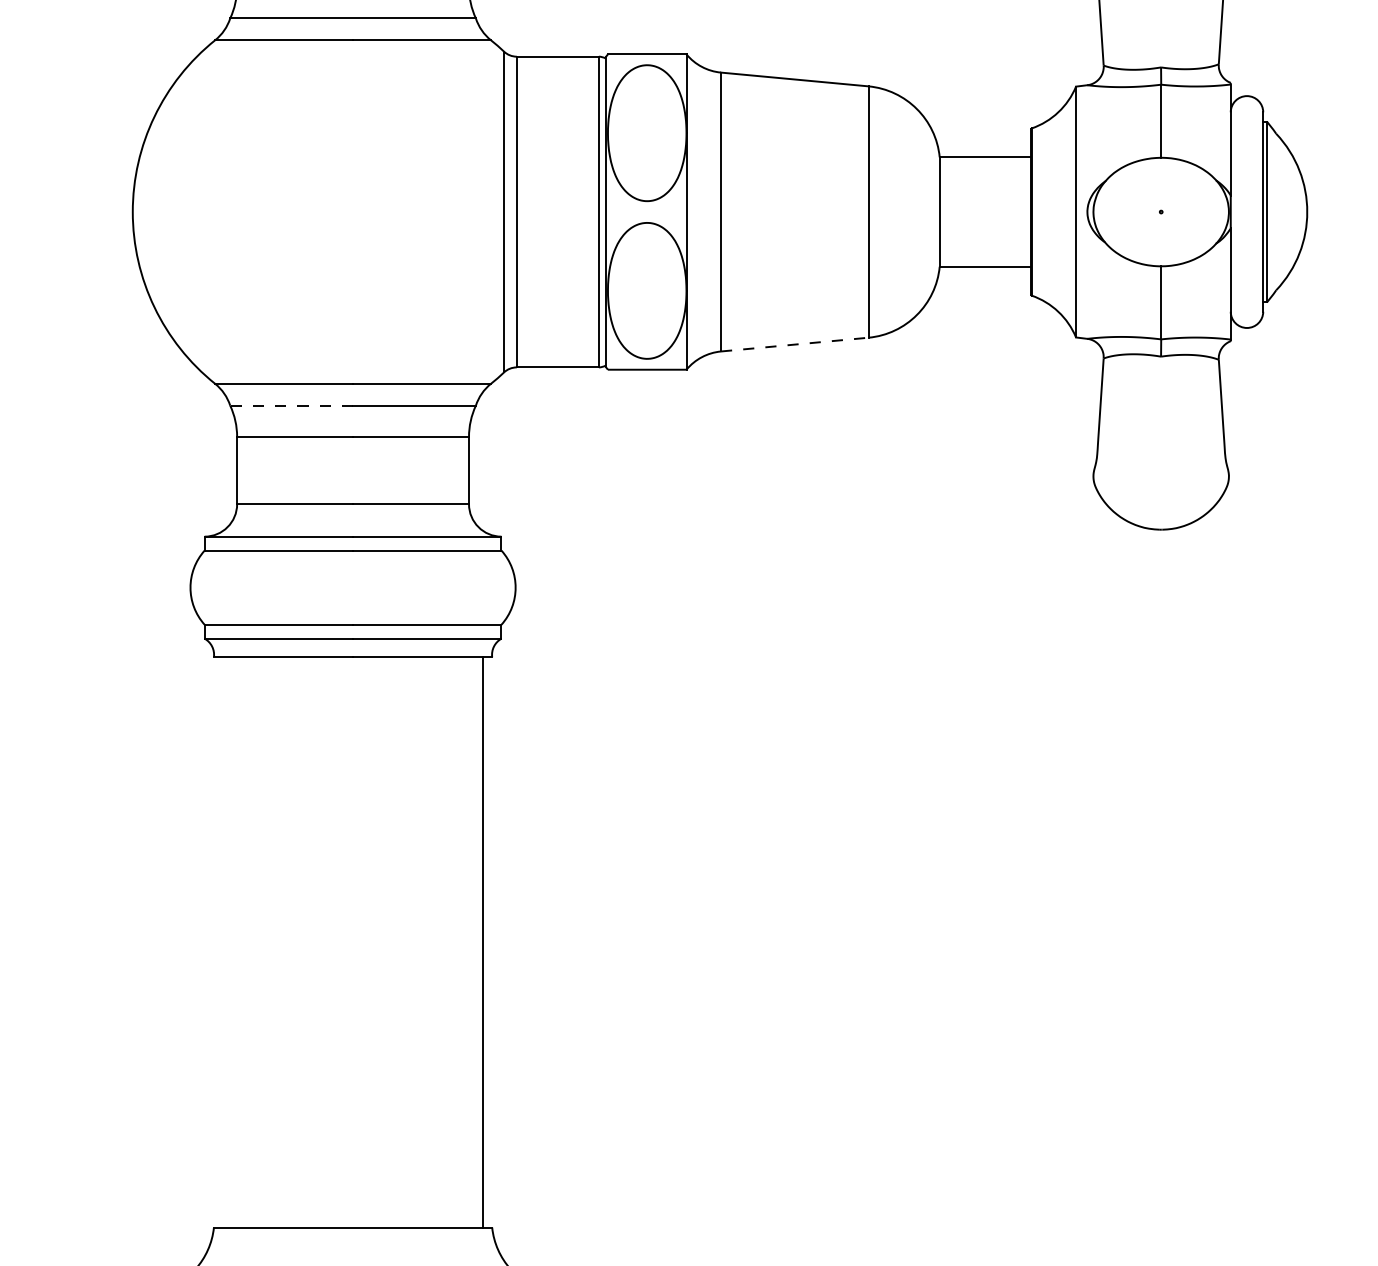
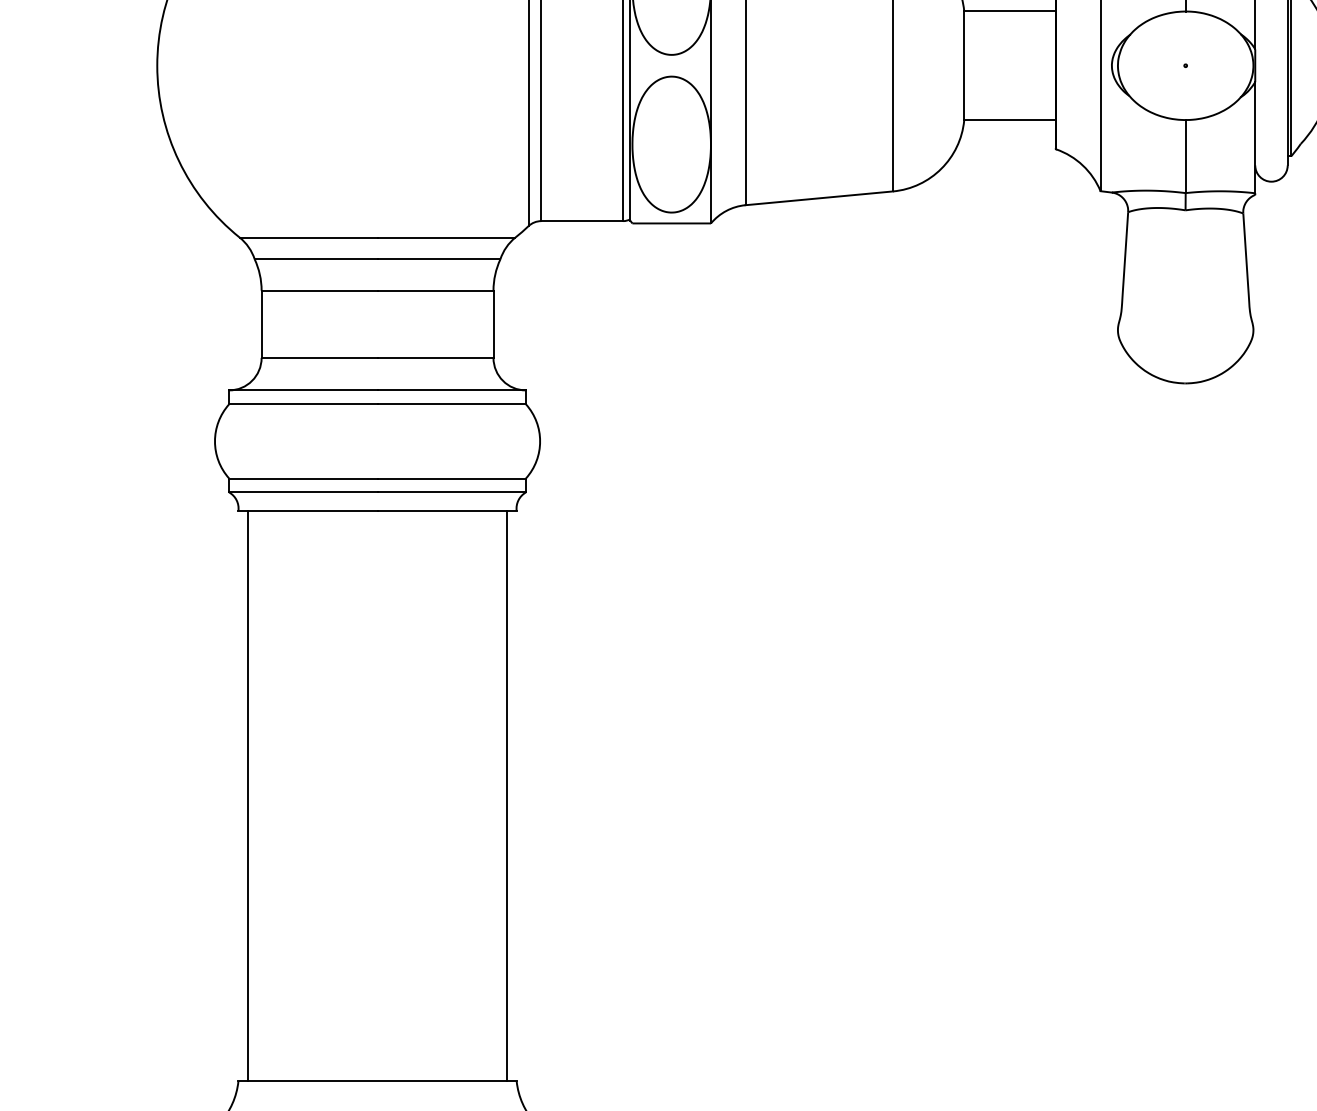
line: (795, 344) -> (819, 198), dashed -> solid
line: (291, 405) -> (315, 259), dashed -> solid
line: (223, 942) -> (247, 796), added

